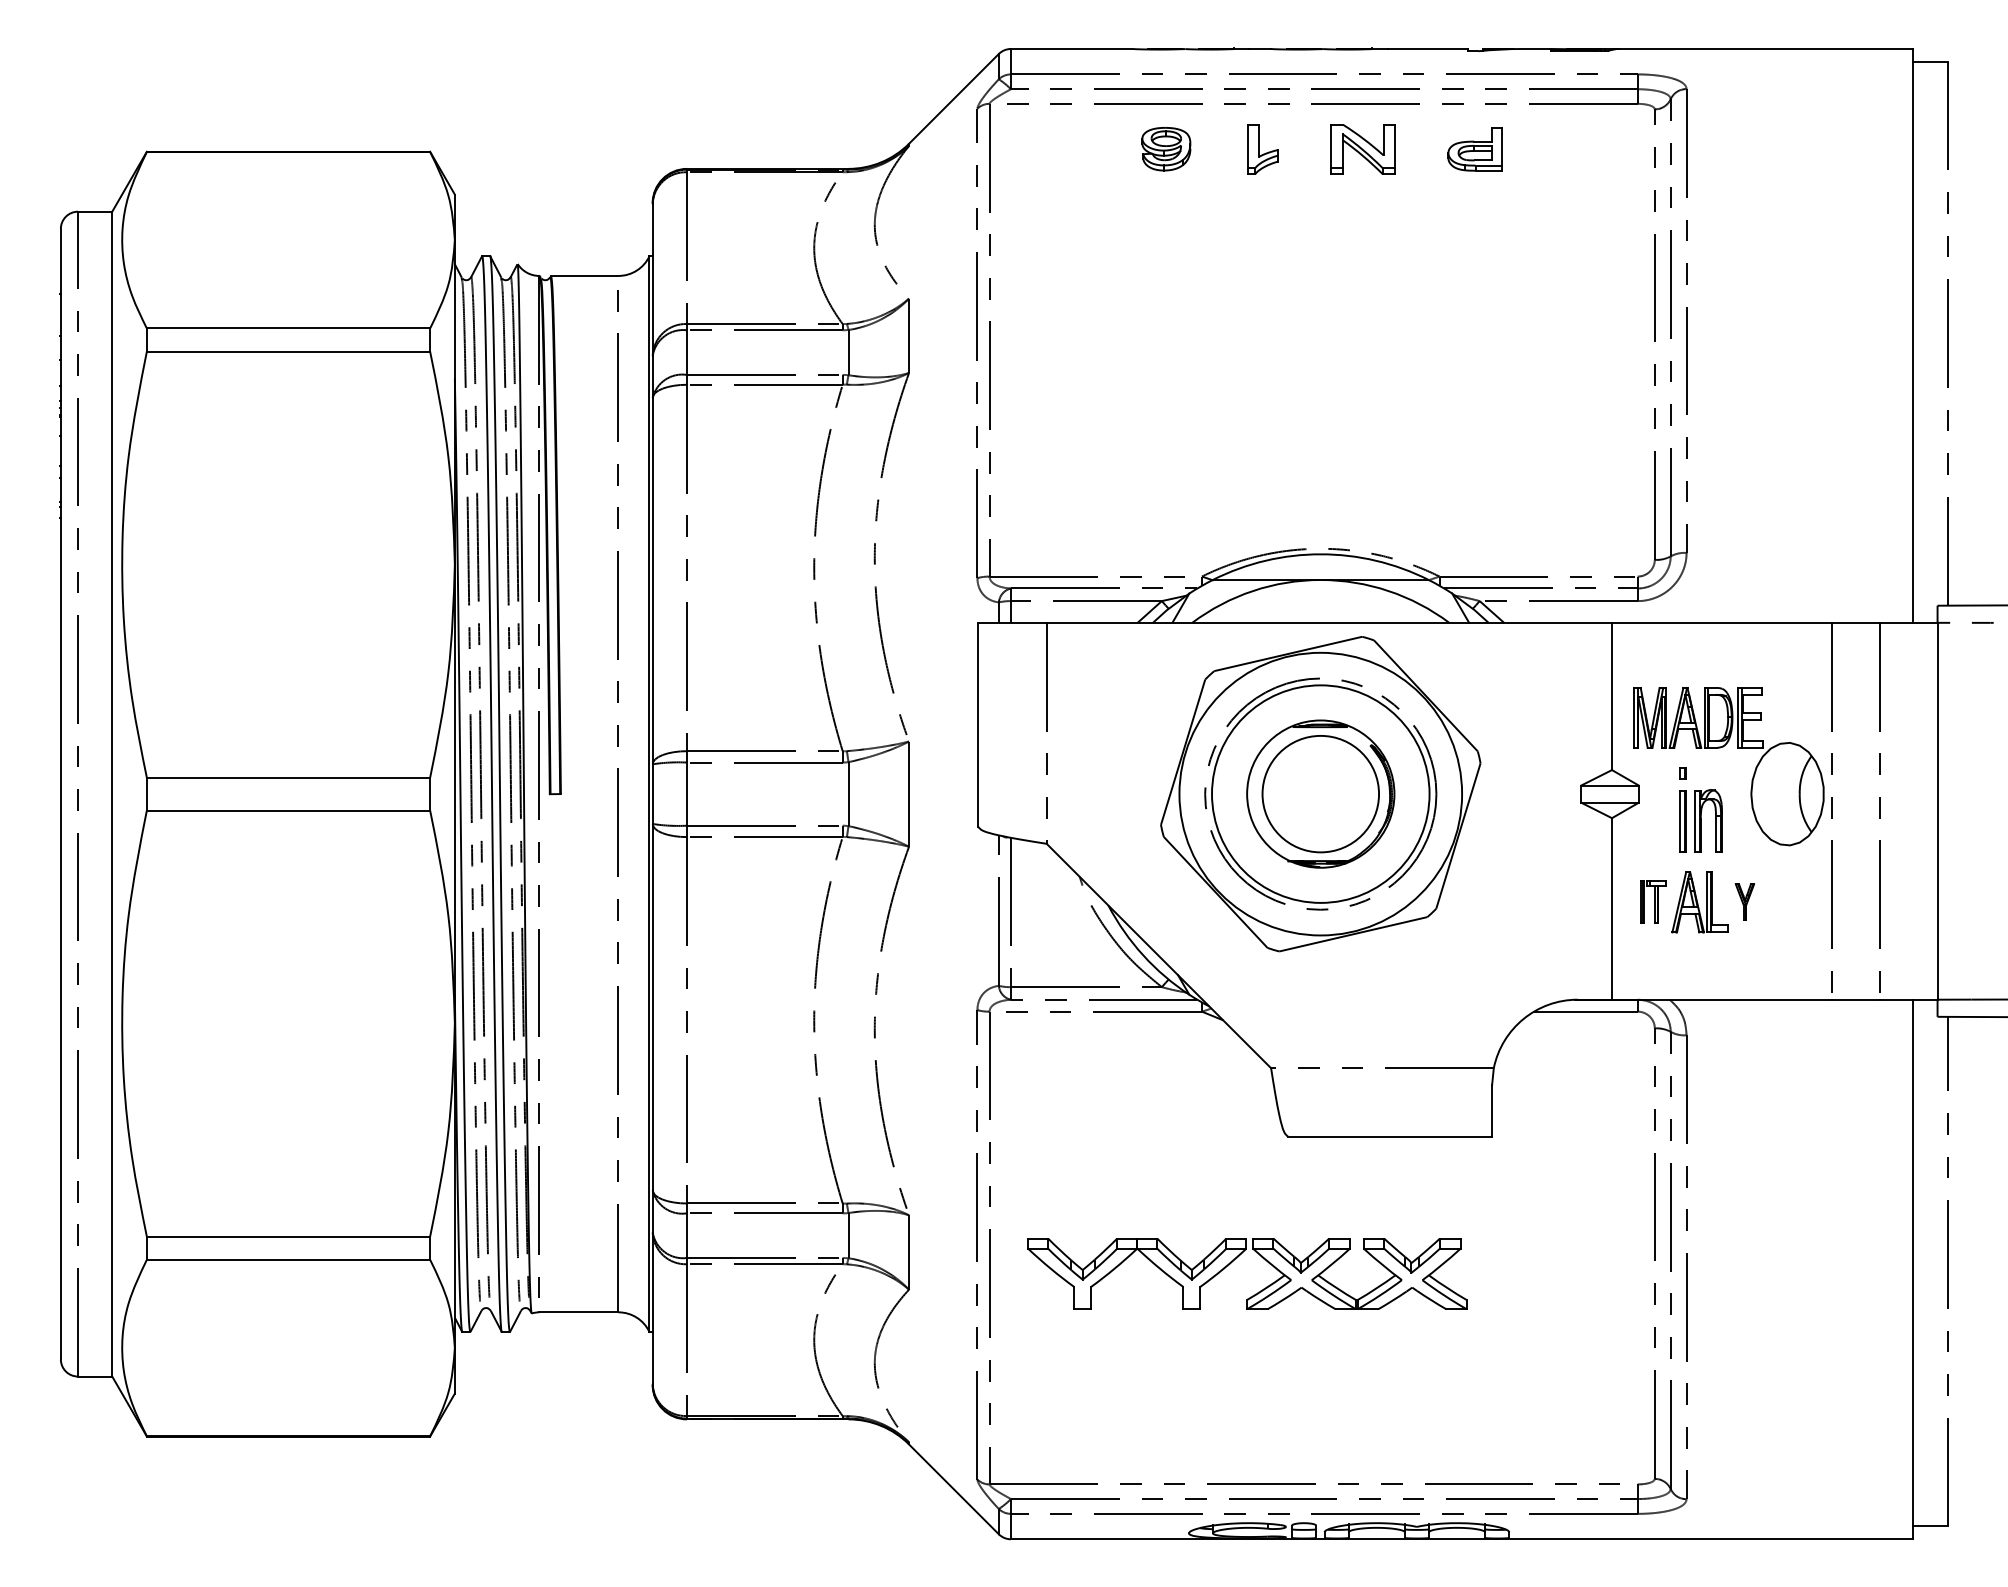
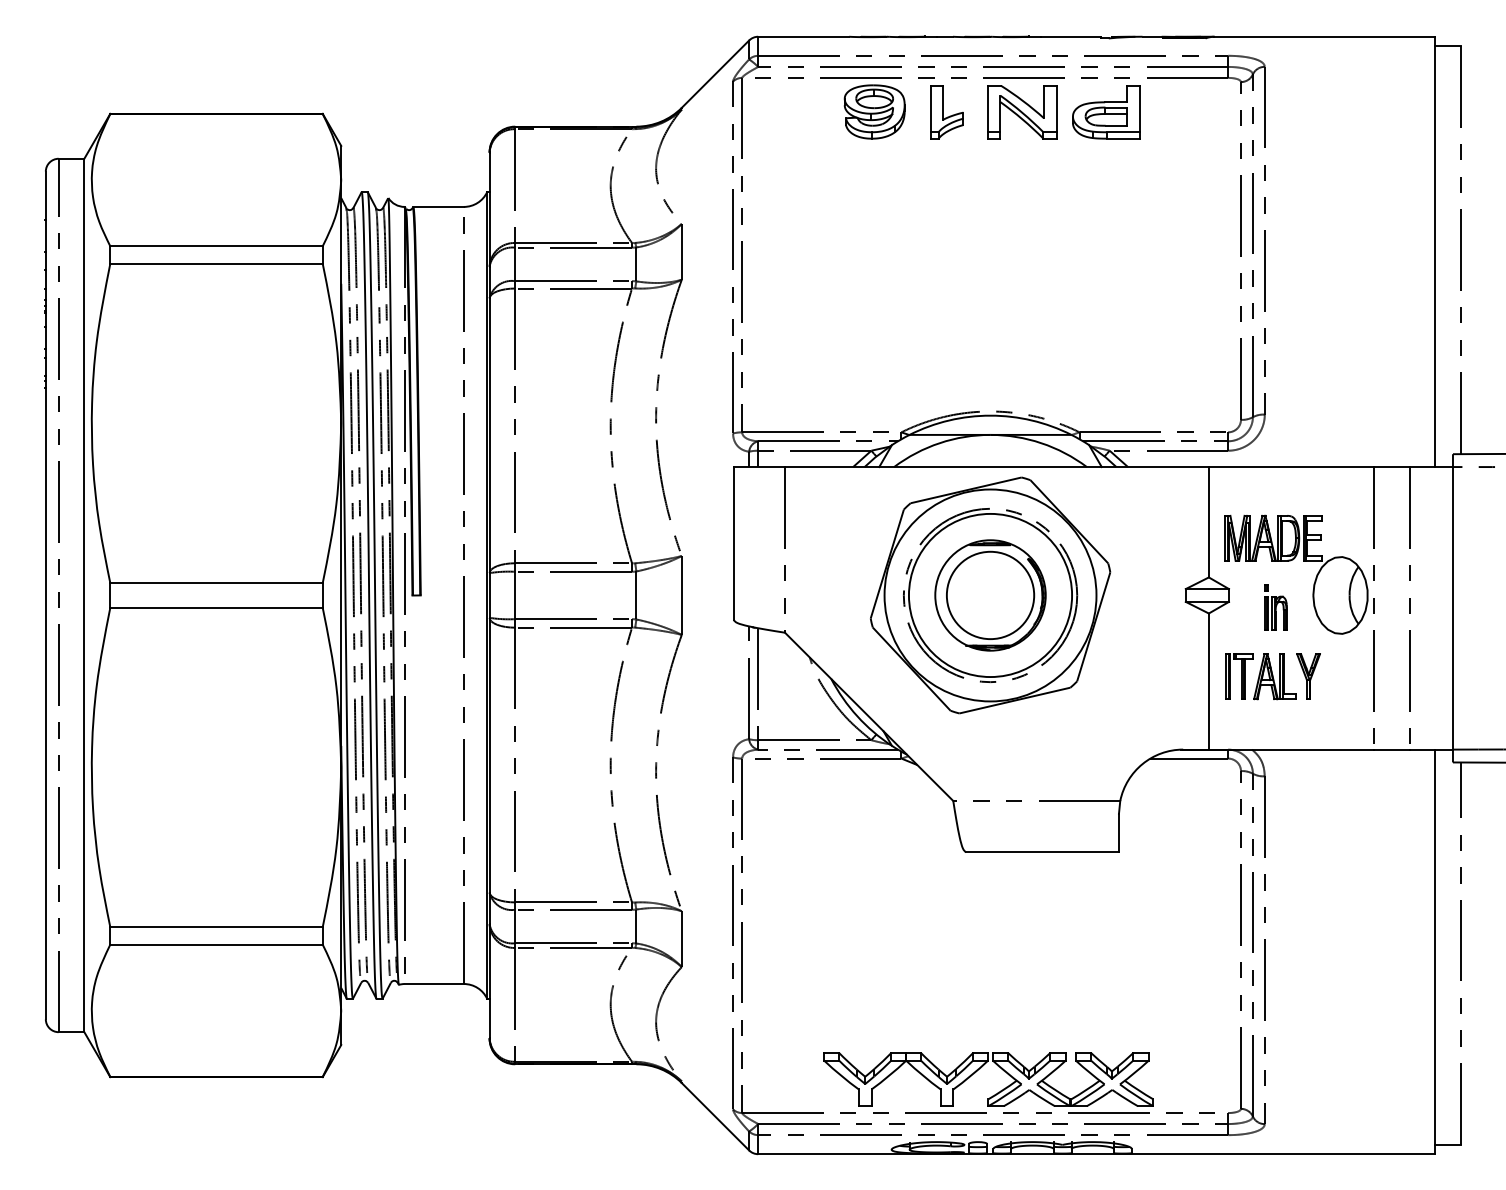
part: (1166, 148) -> (874, 111), size x1.67
part: (1263, 149) -> (947, 112), size x1.43
part: (1362, 149) -> (1021, 112), size x1.43
part: (1474, 149) -> (1105, 112), size x1.67
part: (1701, 809) -> (1275, 606), size x0.71
part: (1652, 901) -> (1239, 675), size x1.43
part: (1744, 901) -> (1308, 675), size x1.67
part: (1237, 1258) -> (981, 1068), moved

